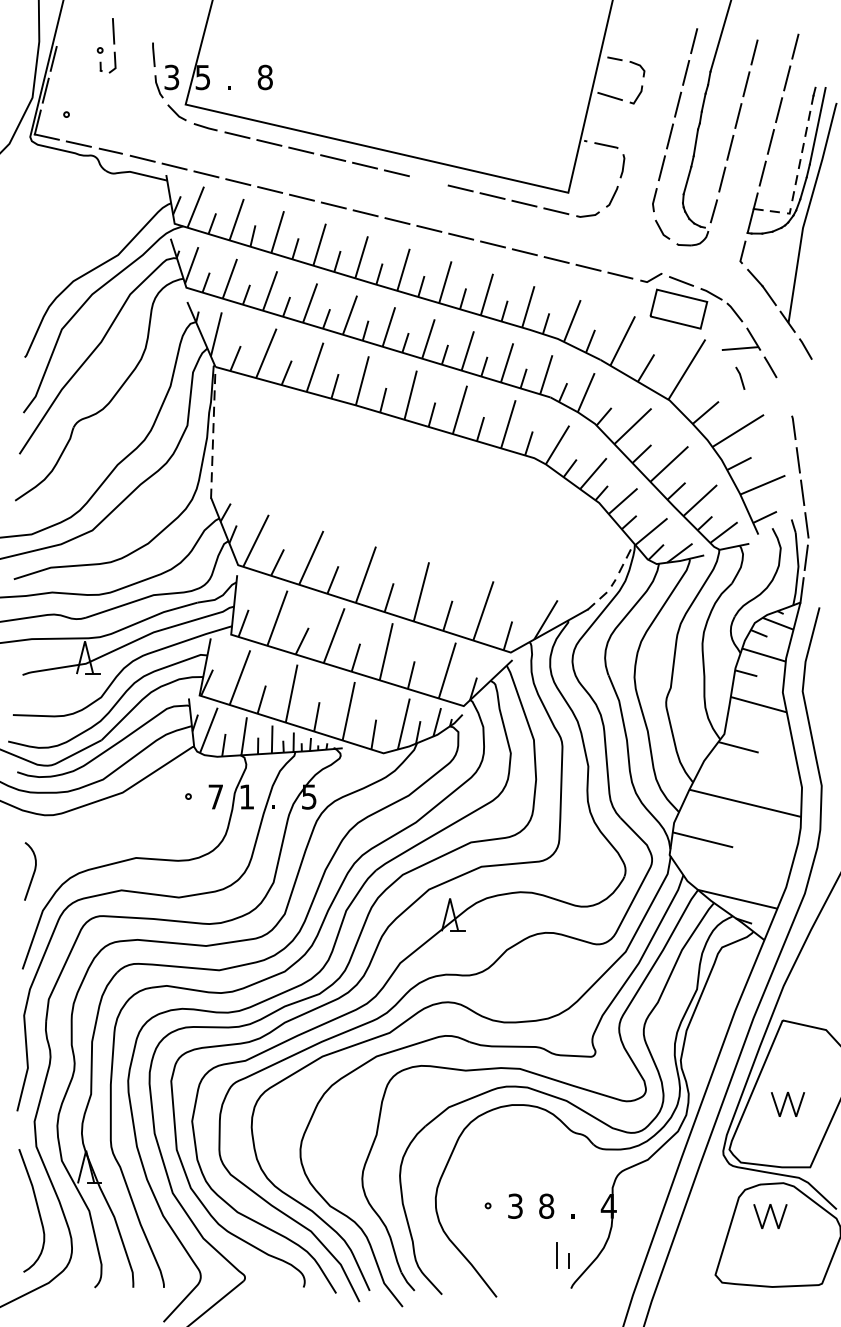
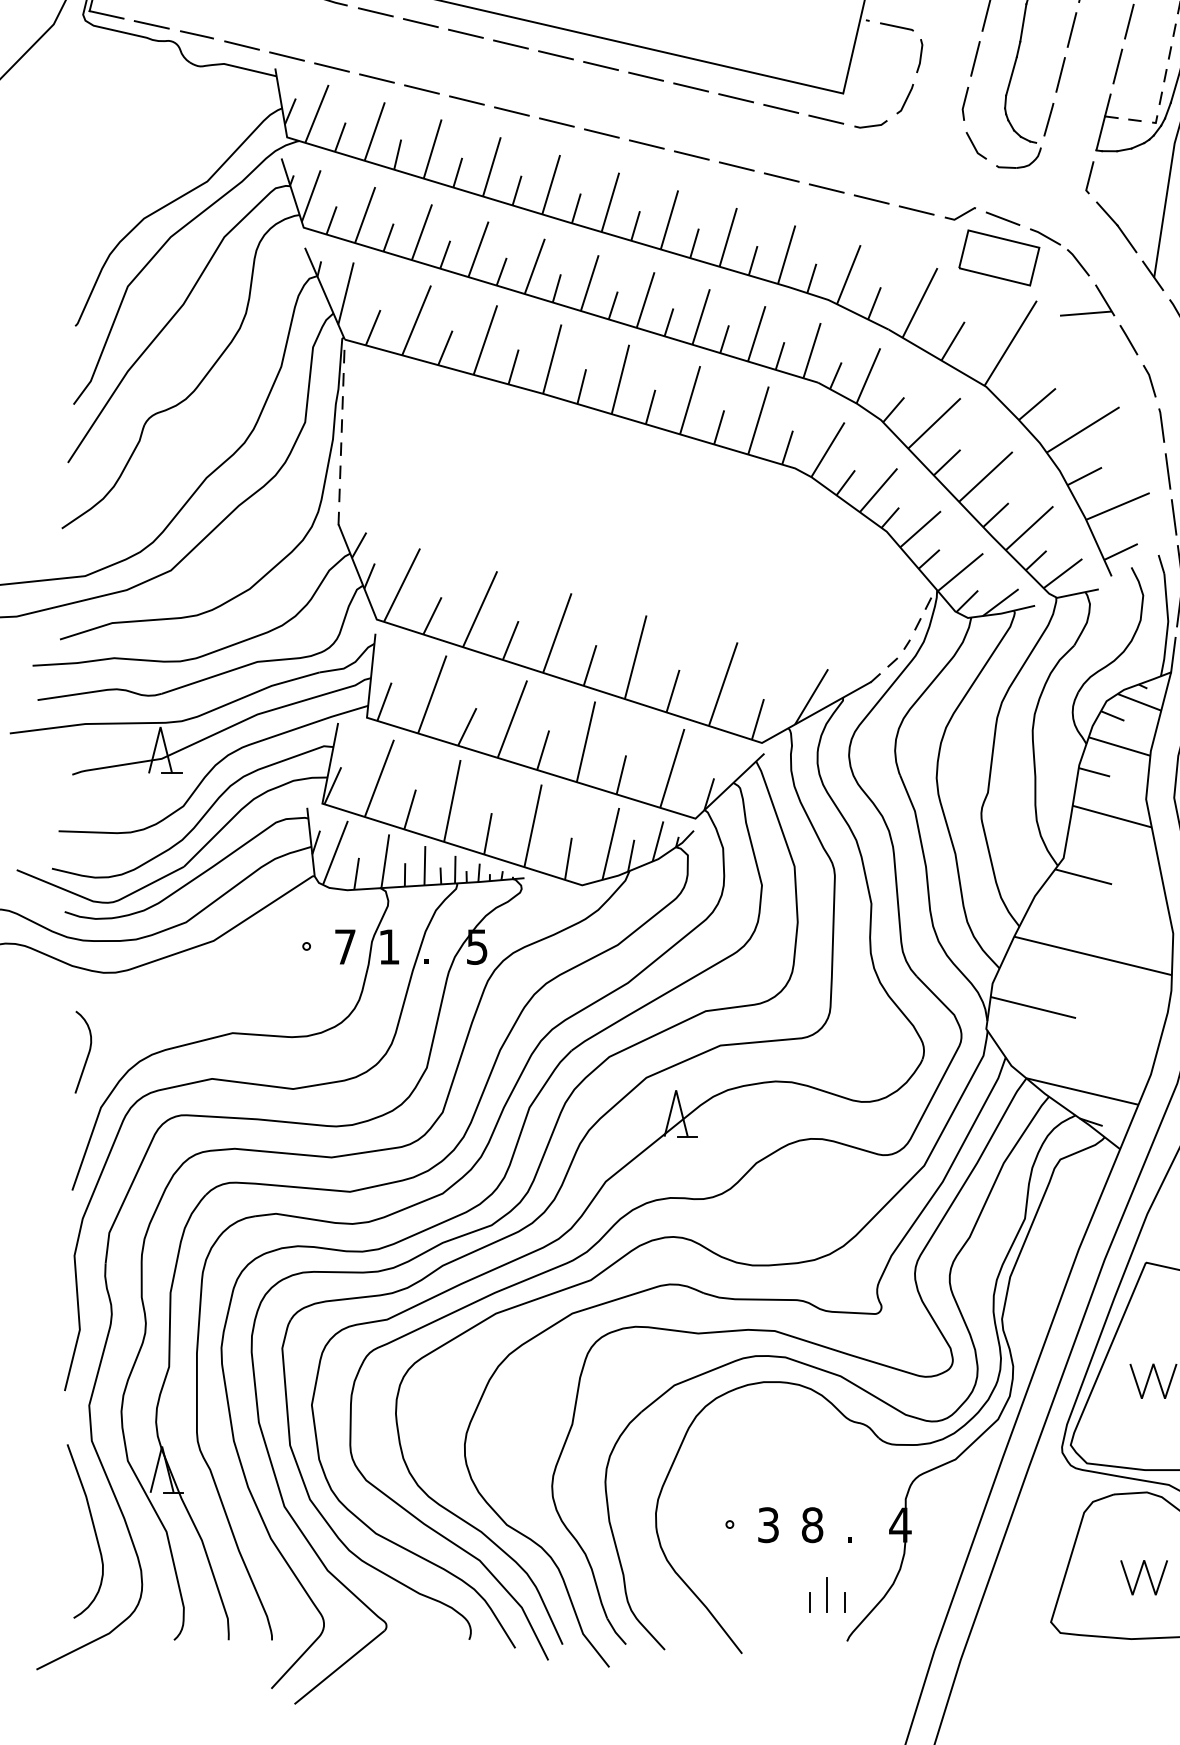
line: (428, 180) -> (645, 76), added
line: (740, 377) -> (1149, 379), moved
line: (772, 1214) -> (1147, 1574), moved
line: (544, 1260) -> (809, 1601), added

